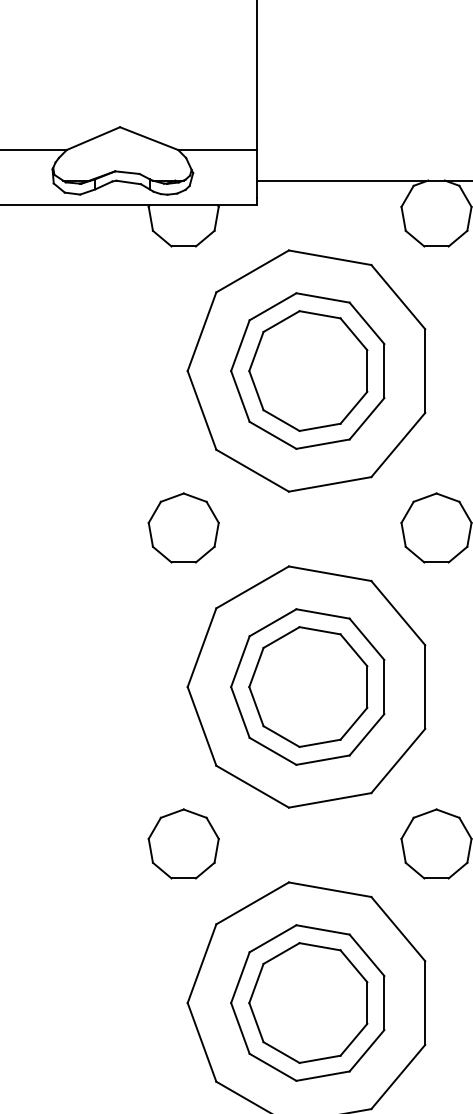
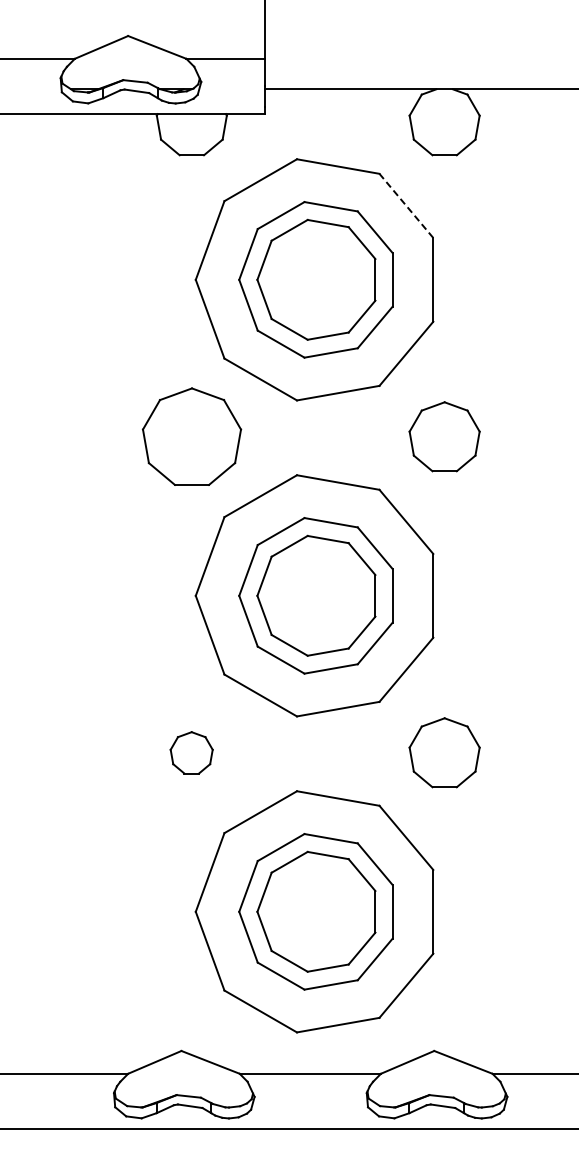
line: (398, 296) -> (406, 205), solid -> dashed
part: (183, 527) -> (191, 436), size x1.4
part: (183, 843) -> (191, 752), size x0.6

